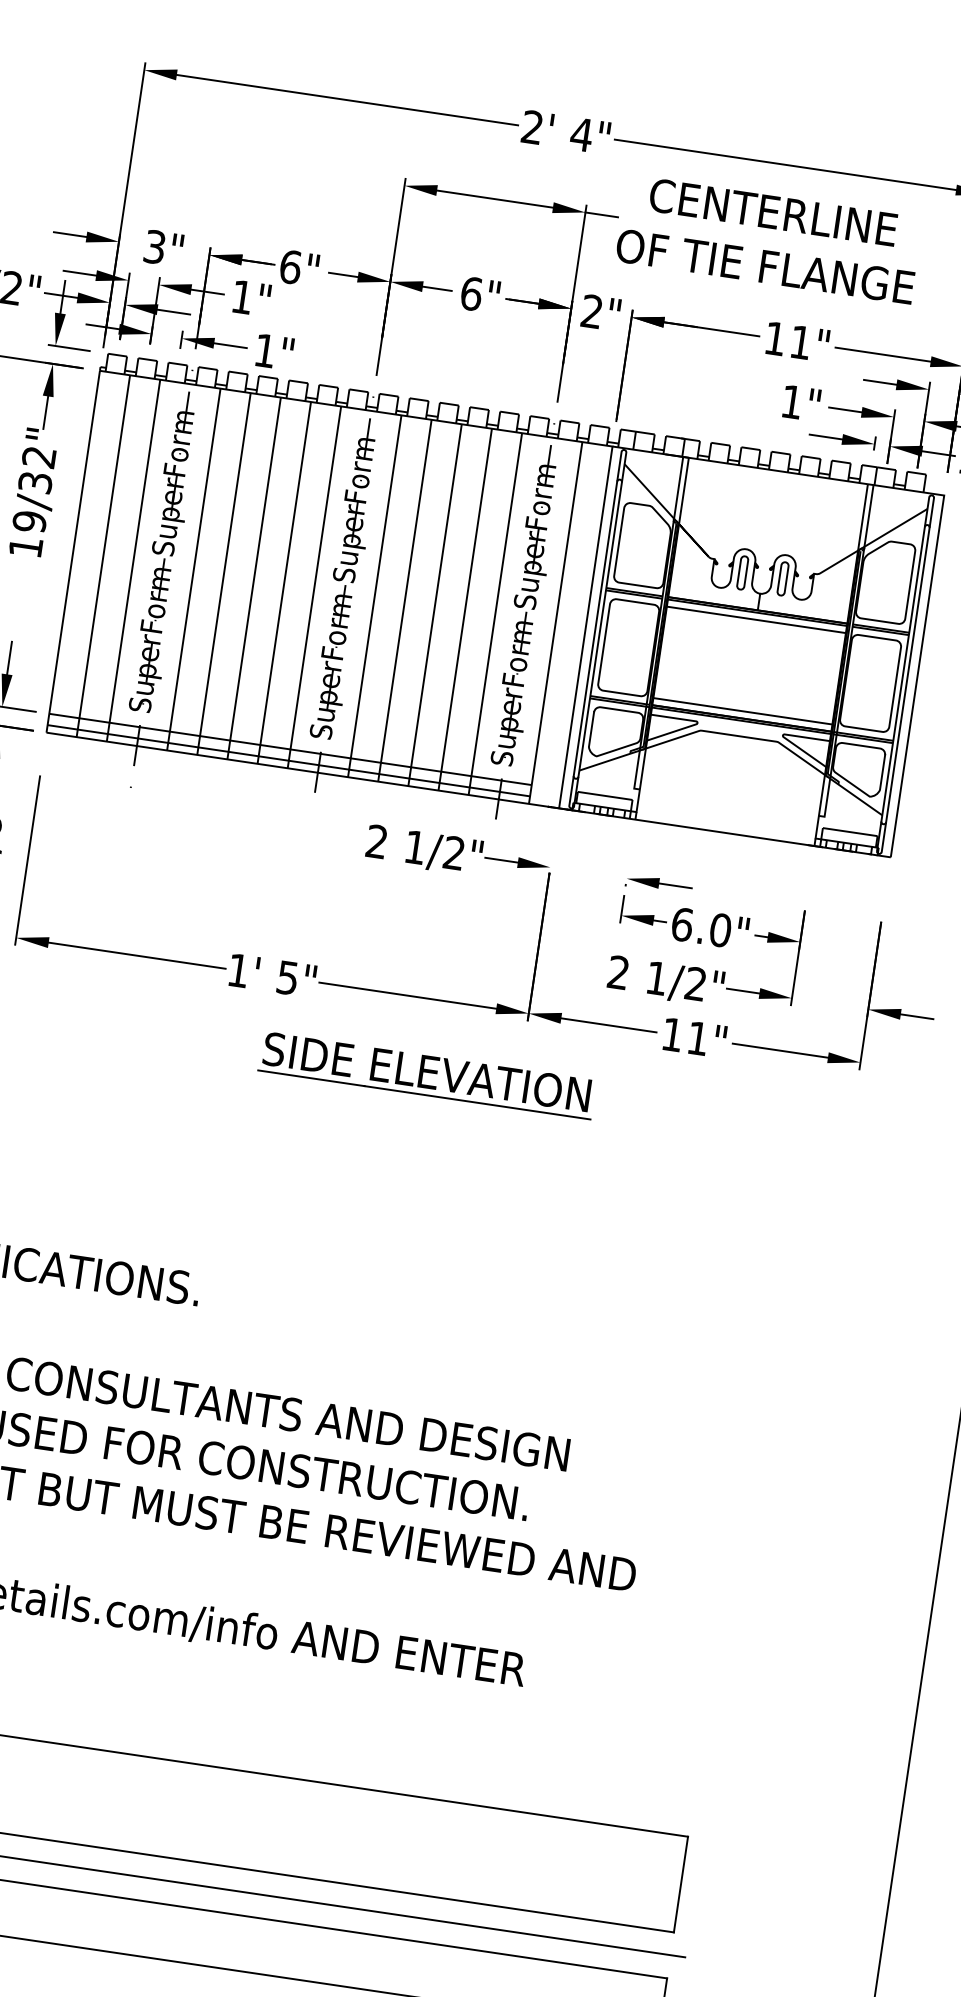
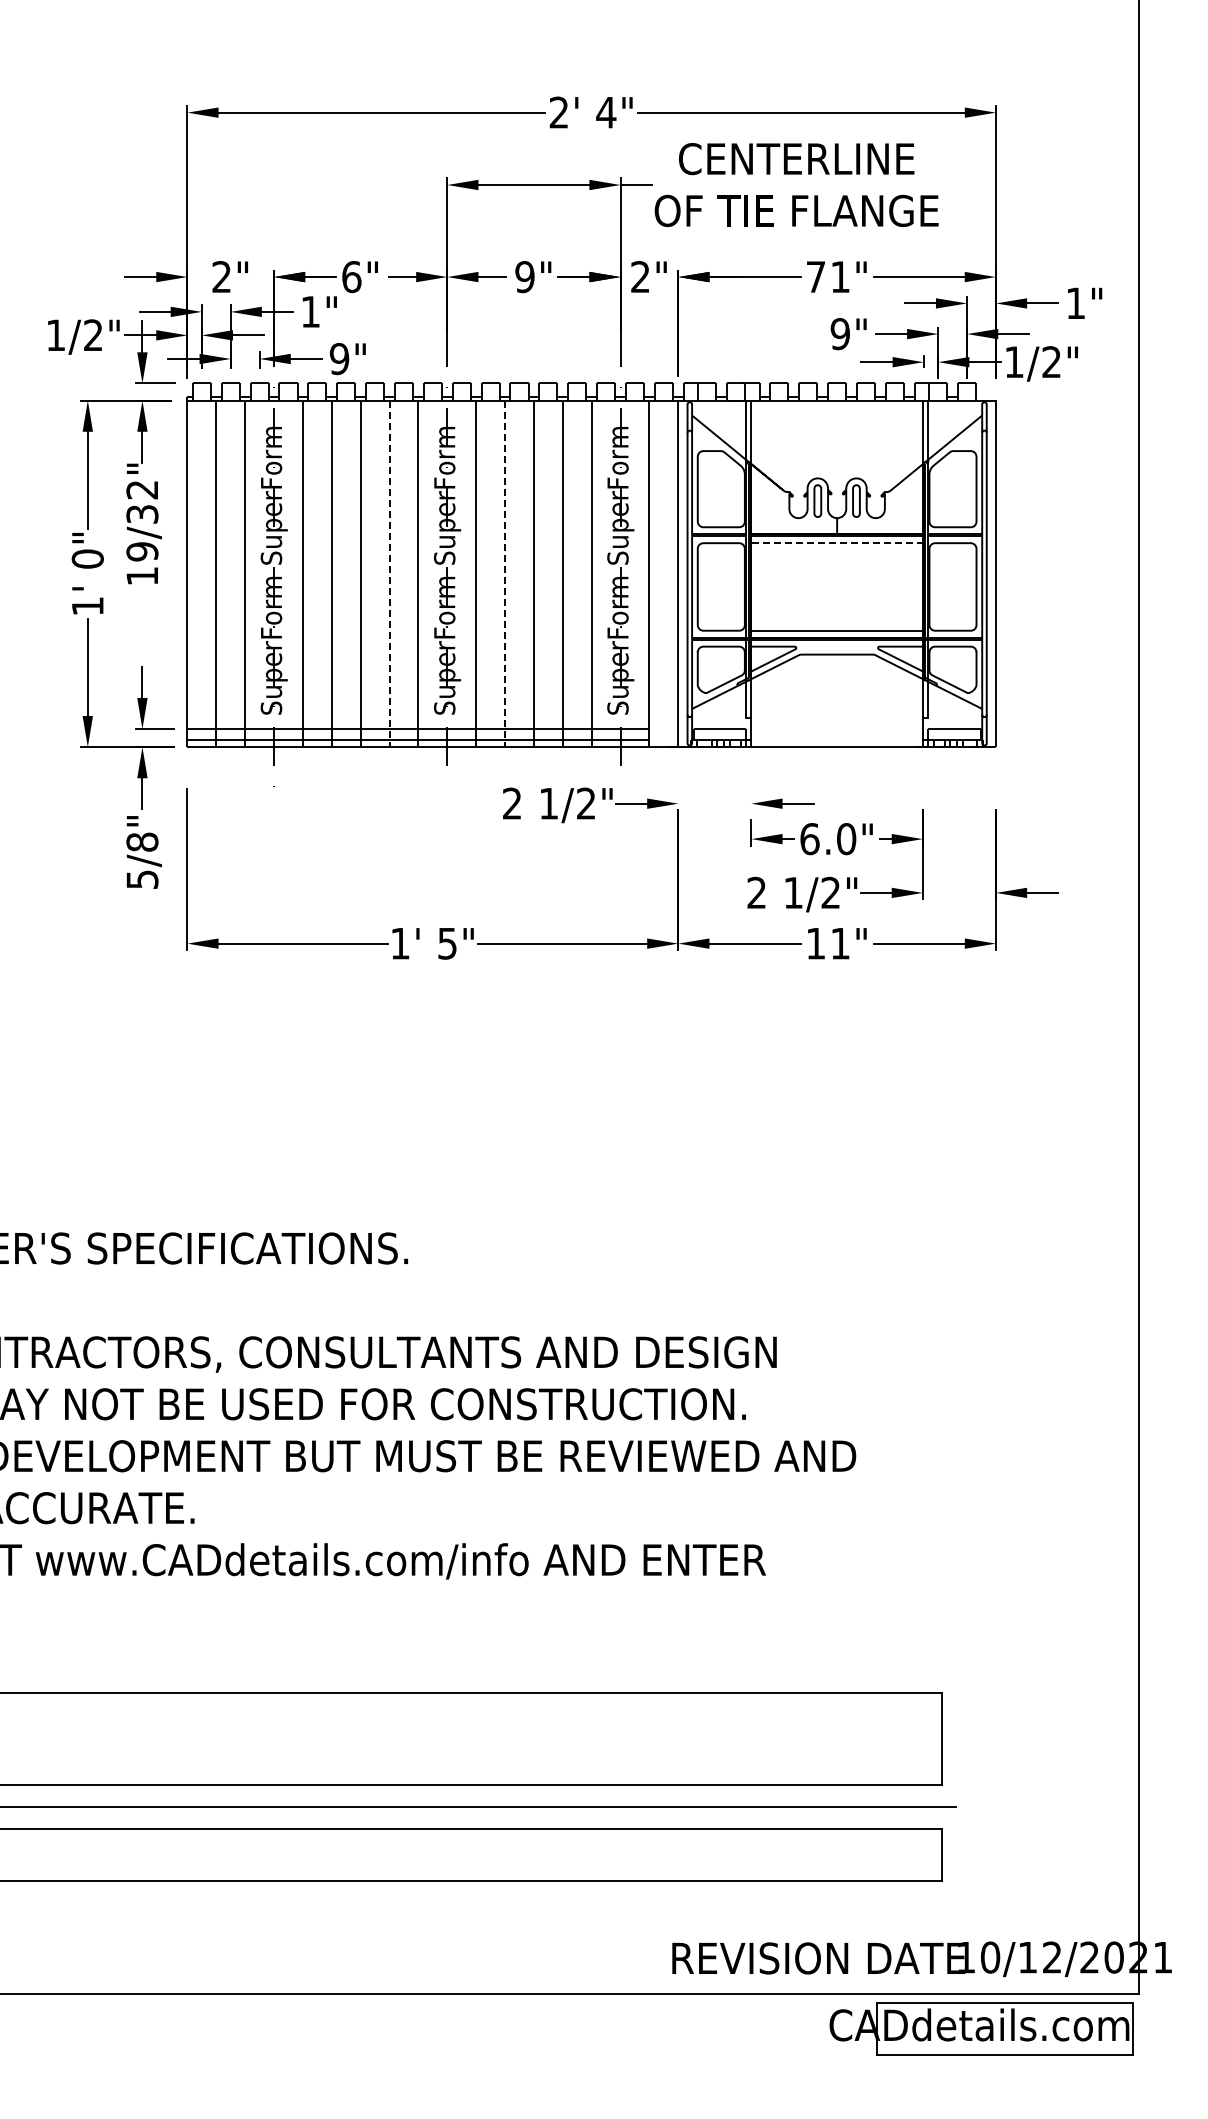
text: (154, 247) -> (221, 277), 3" -> 2"
text: (470, 294) -> (524, 277), 6" -> 9"
text: (774, 338) -> (815, 276), 11" -> 71"
text: (265, 350) -> (339, 358), 1" -> 9"
text: (791, 402) -> (839, 334), 1" -> 9"
line: (284, 583) -> (389, 574), solid -> dashed
line: (405, 601) -> (505, 574), solid -> dashed
line: (755, 620) -> (836, 543), solid -> dashed
part: (427, 1075) -> (591, 1015), removed

